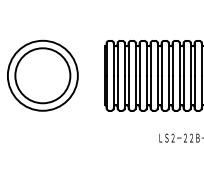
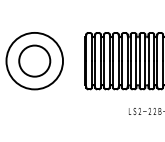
circle: (42, 74) -> (34, 60), size x0.7

